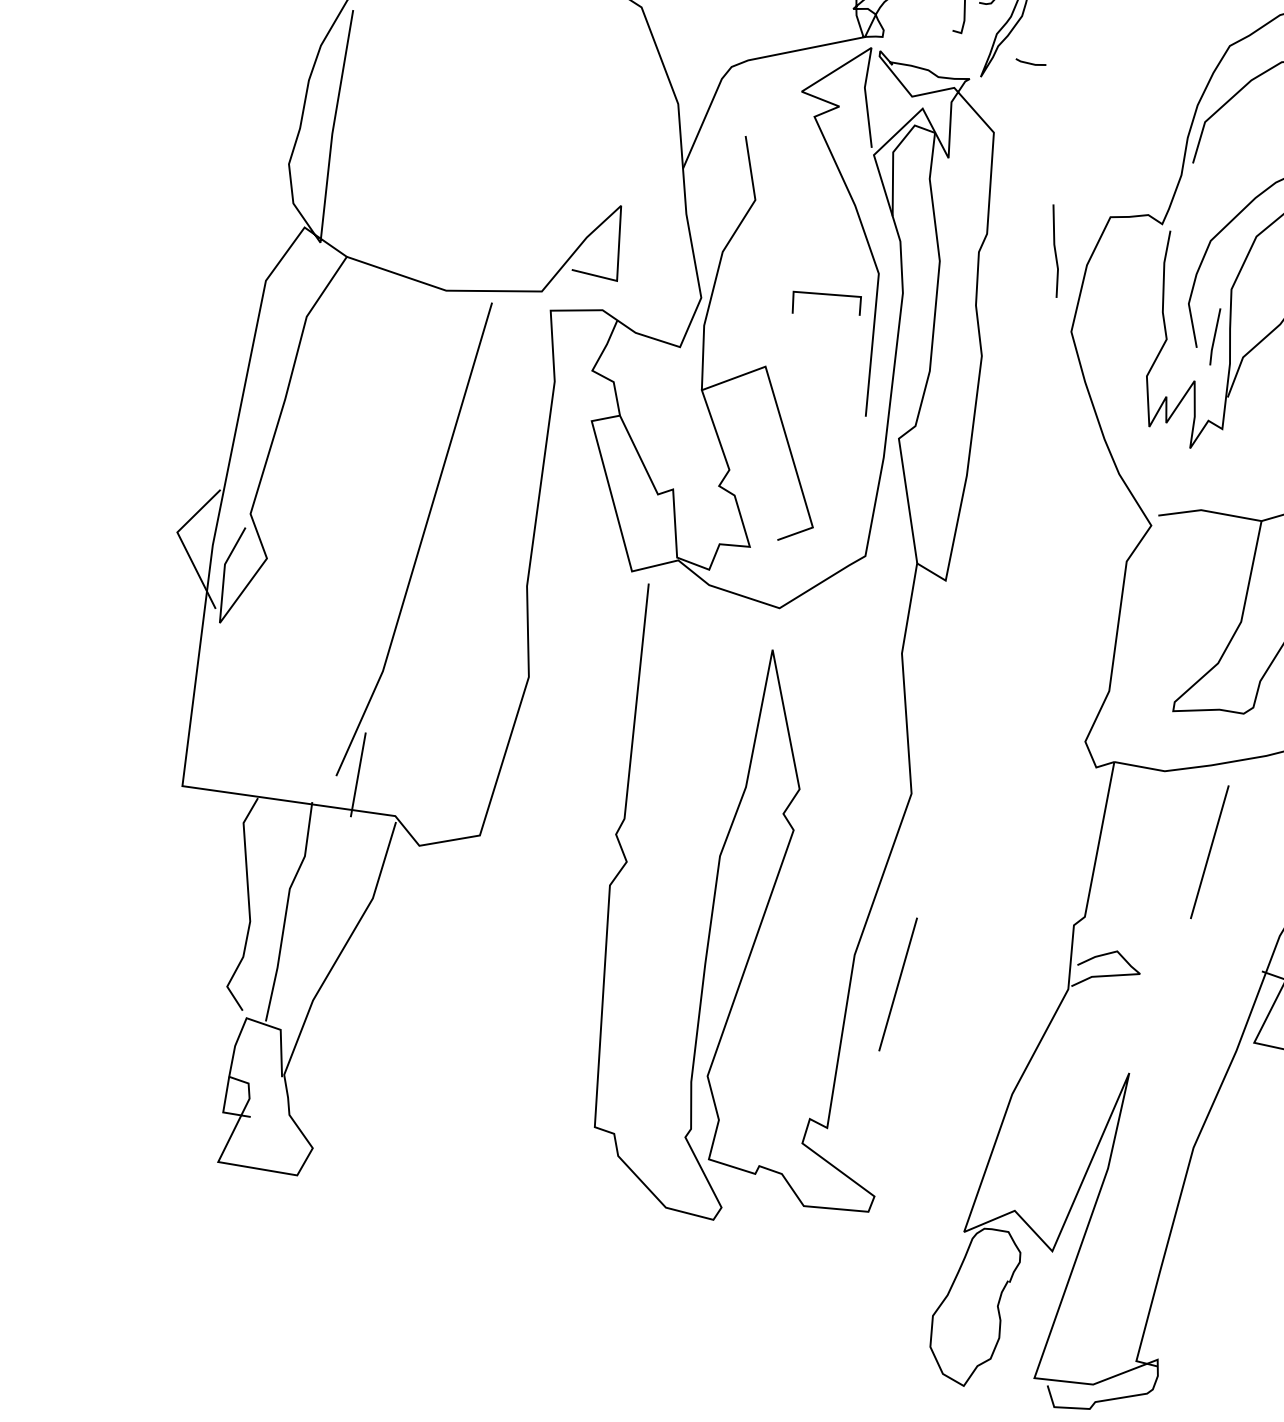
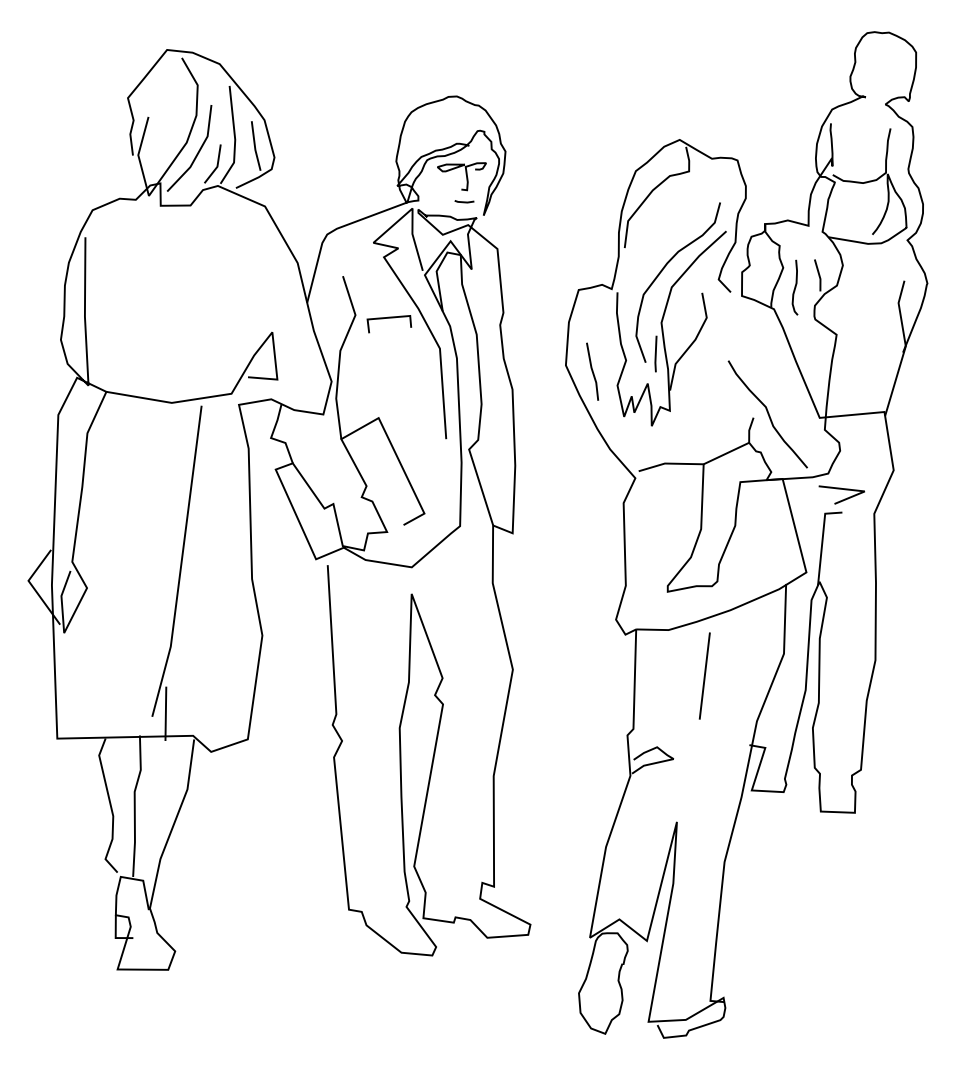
line: (1030, 62) -> (464, 201), moved
line: (1054, 250) -> (592, 371), moved
line: (828, 295) -> (389, 318), moved
line: (897, 983) -> (523, 789), removed

